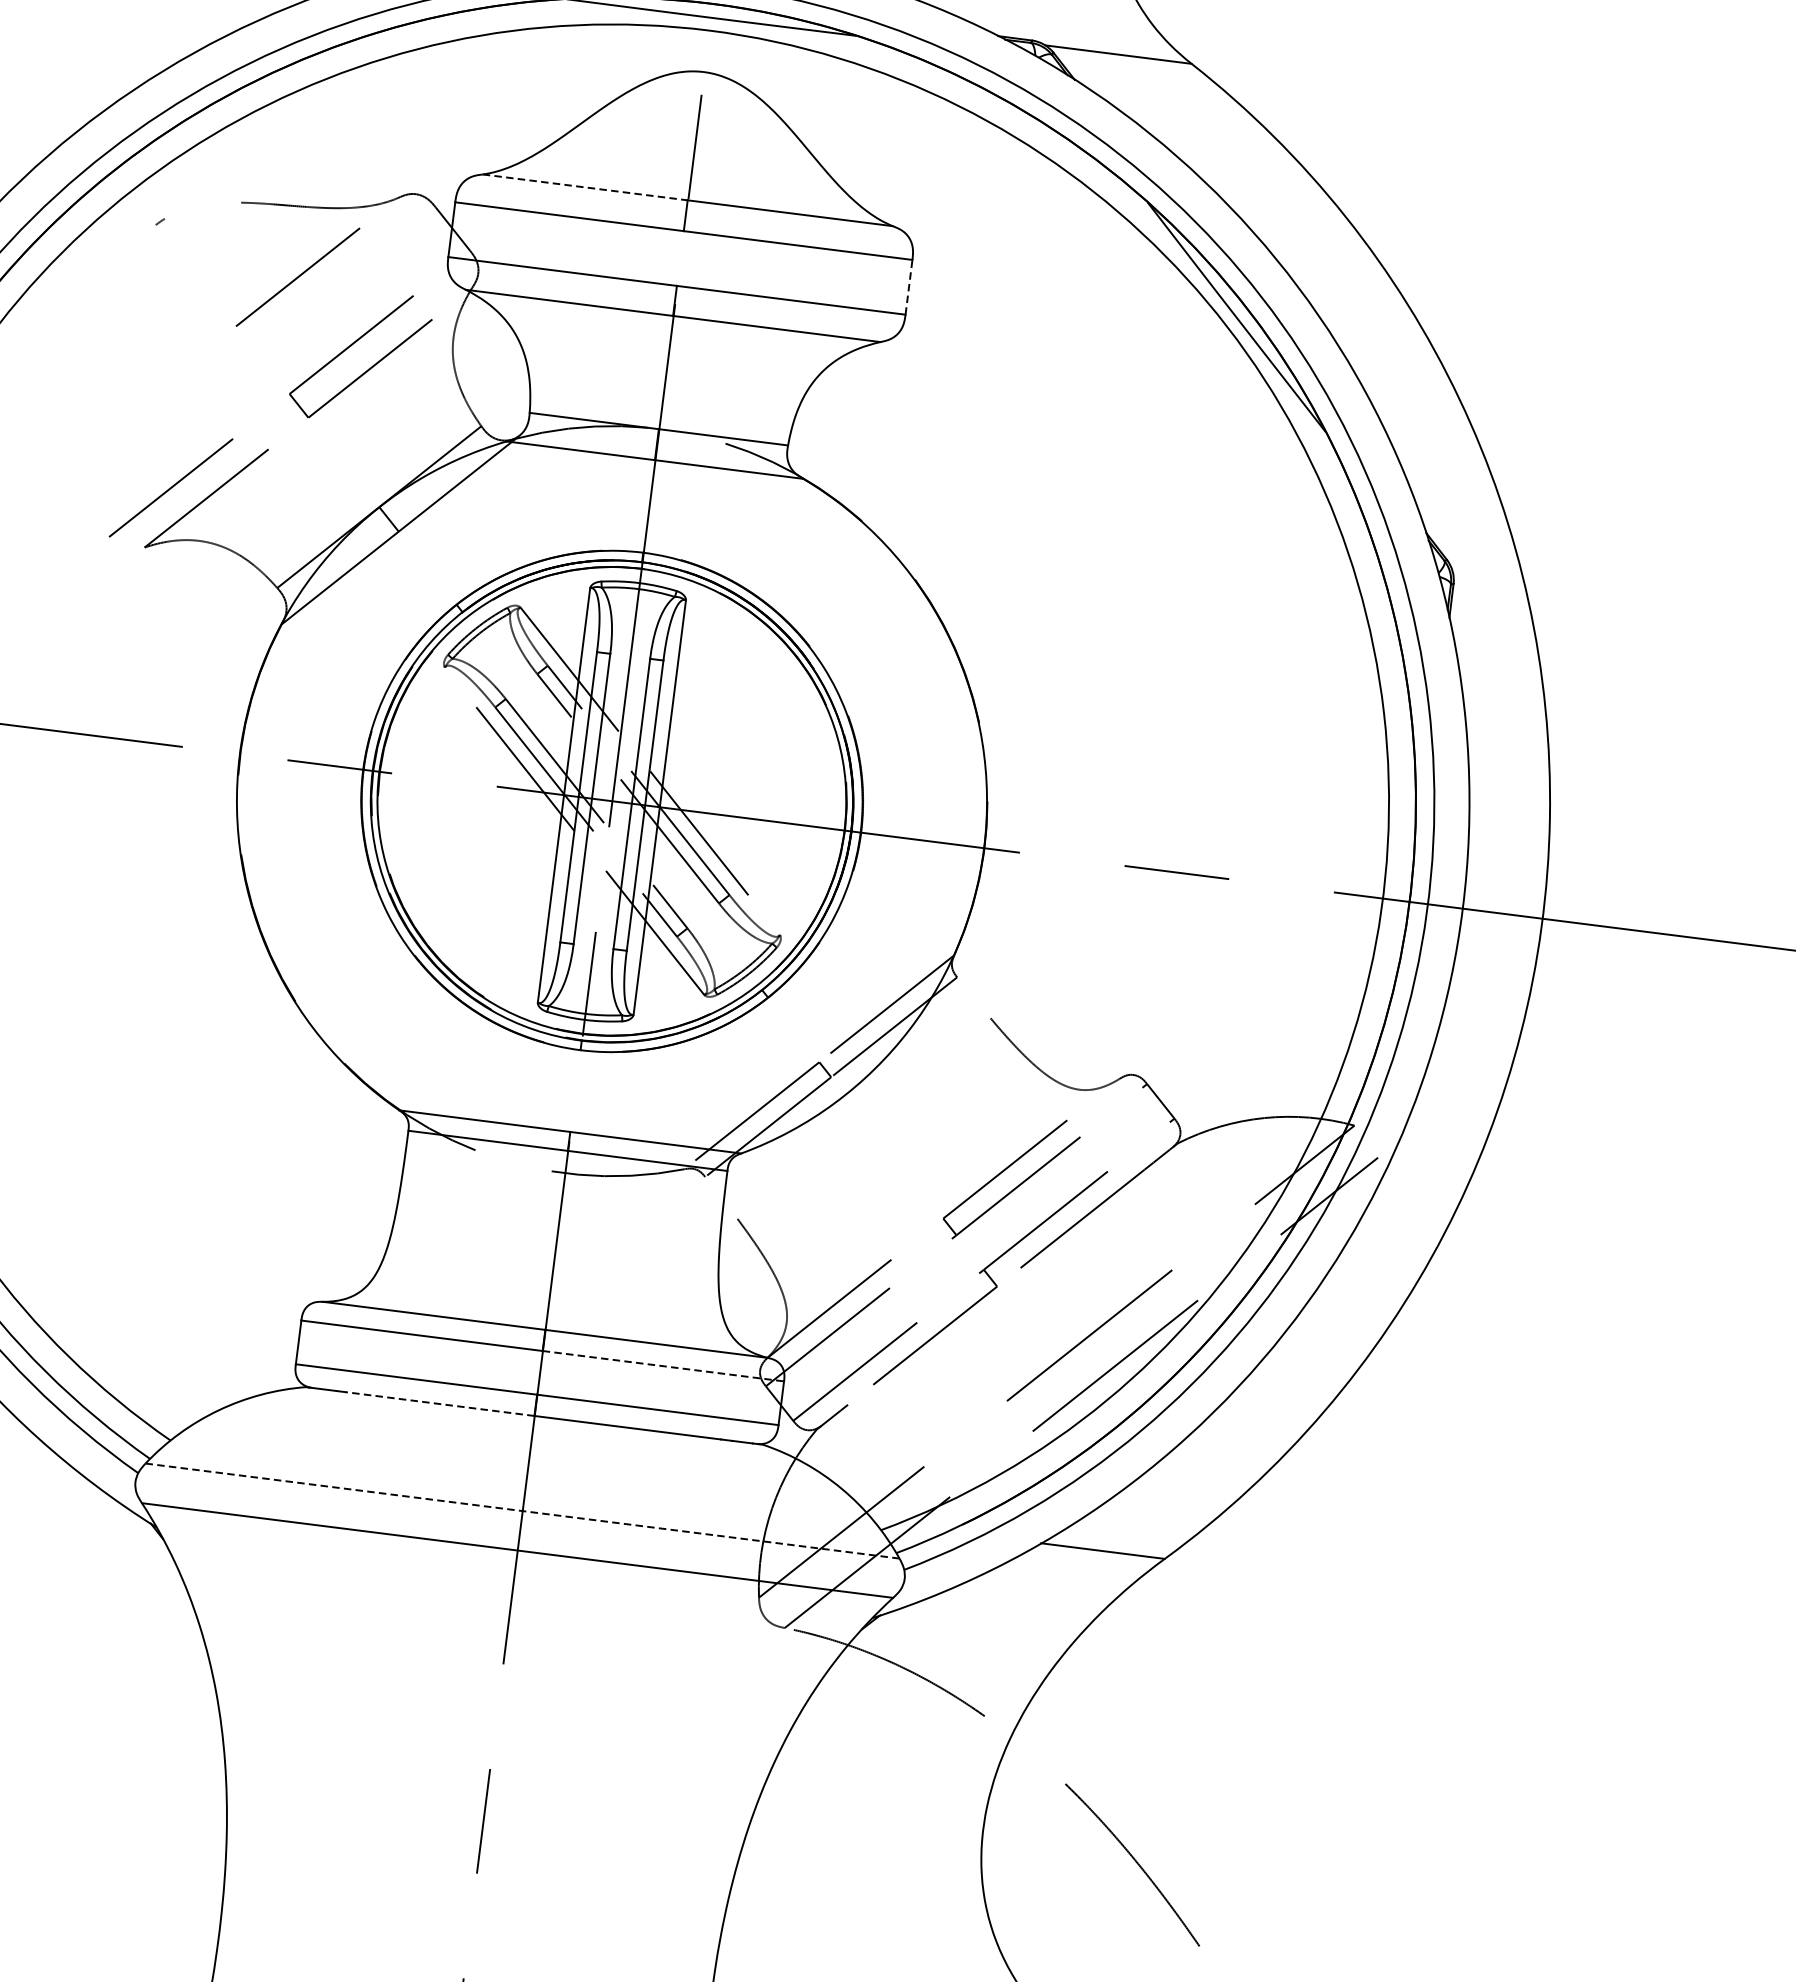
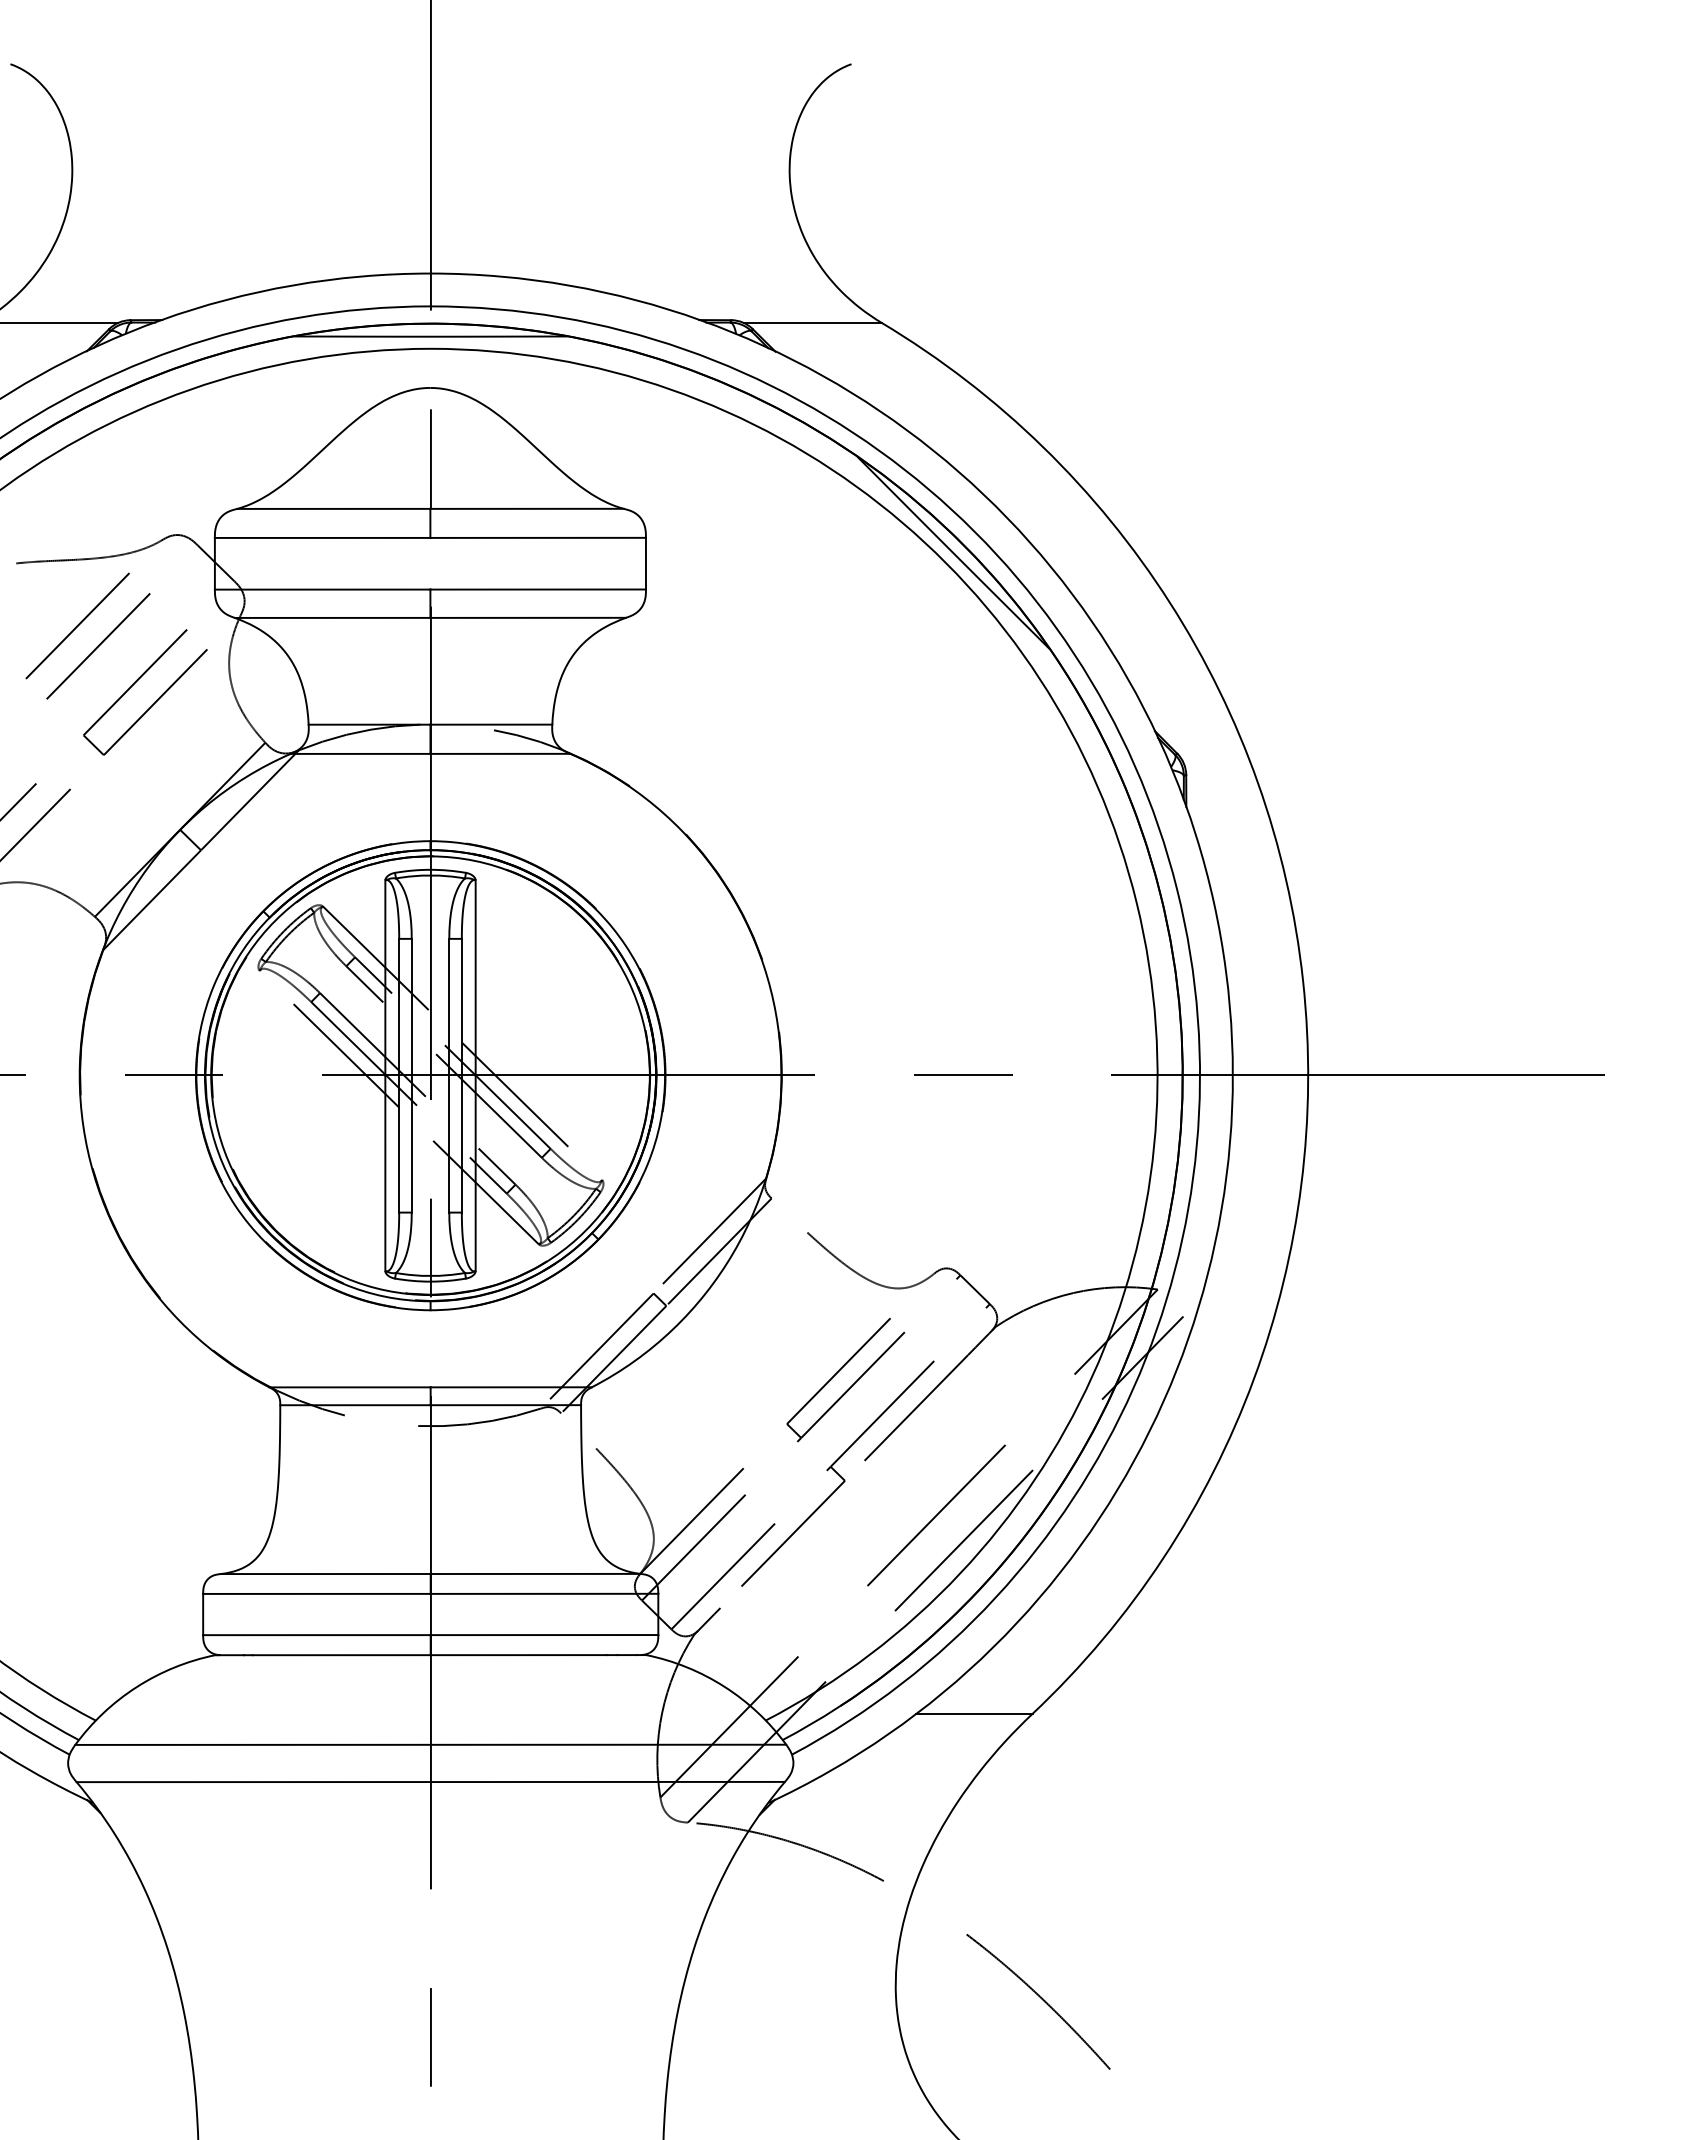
line: (585, 186) -> (333, 508), dashed -> solid
line: (908, 287) -> (645, 563), dashed -> solid
line: (317, 301) -> (98, 646), added
line: (663, 1365) -> (544, 1593), dashed -> solid
line: (439, 1404) -> (341, 1655), dashed -> solid
line: (523, 1510) -> (431, 1744), dashed -> solid

